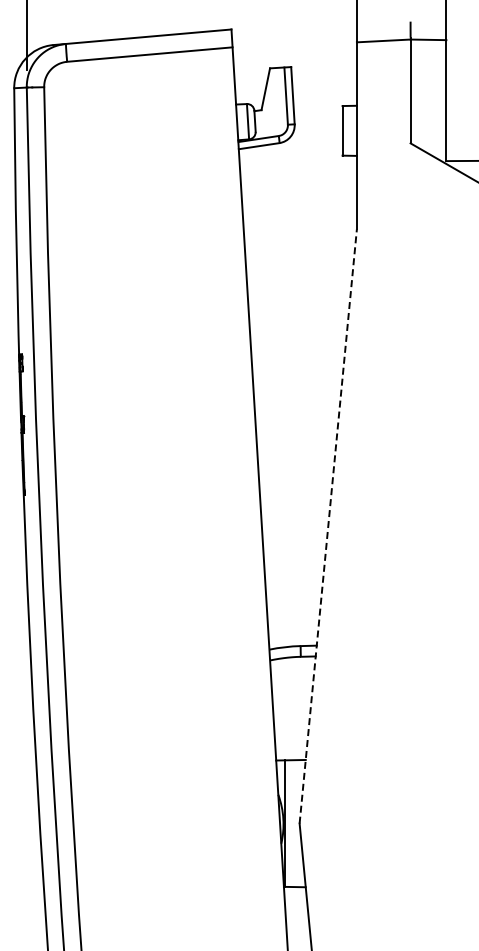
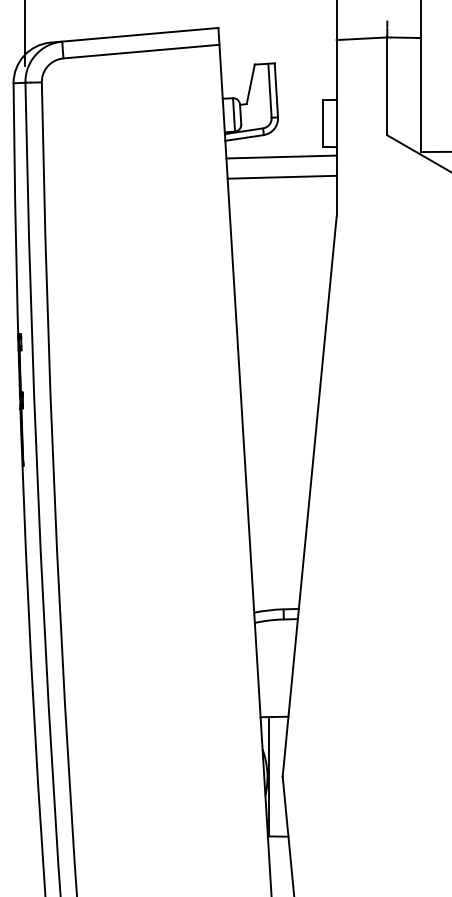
line: (297, 165) -> (280, 156), added
line: (298, 187) -> (281, 176), added
line: (328, 526) -> (309, 496), dashed -> solid

